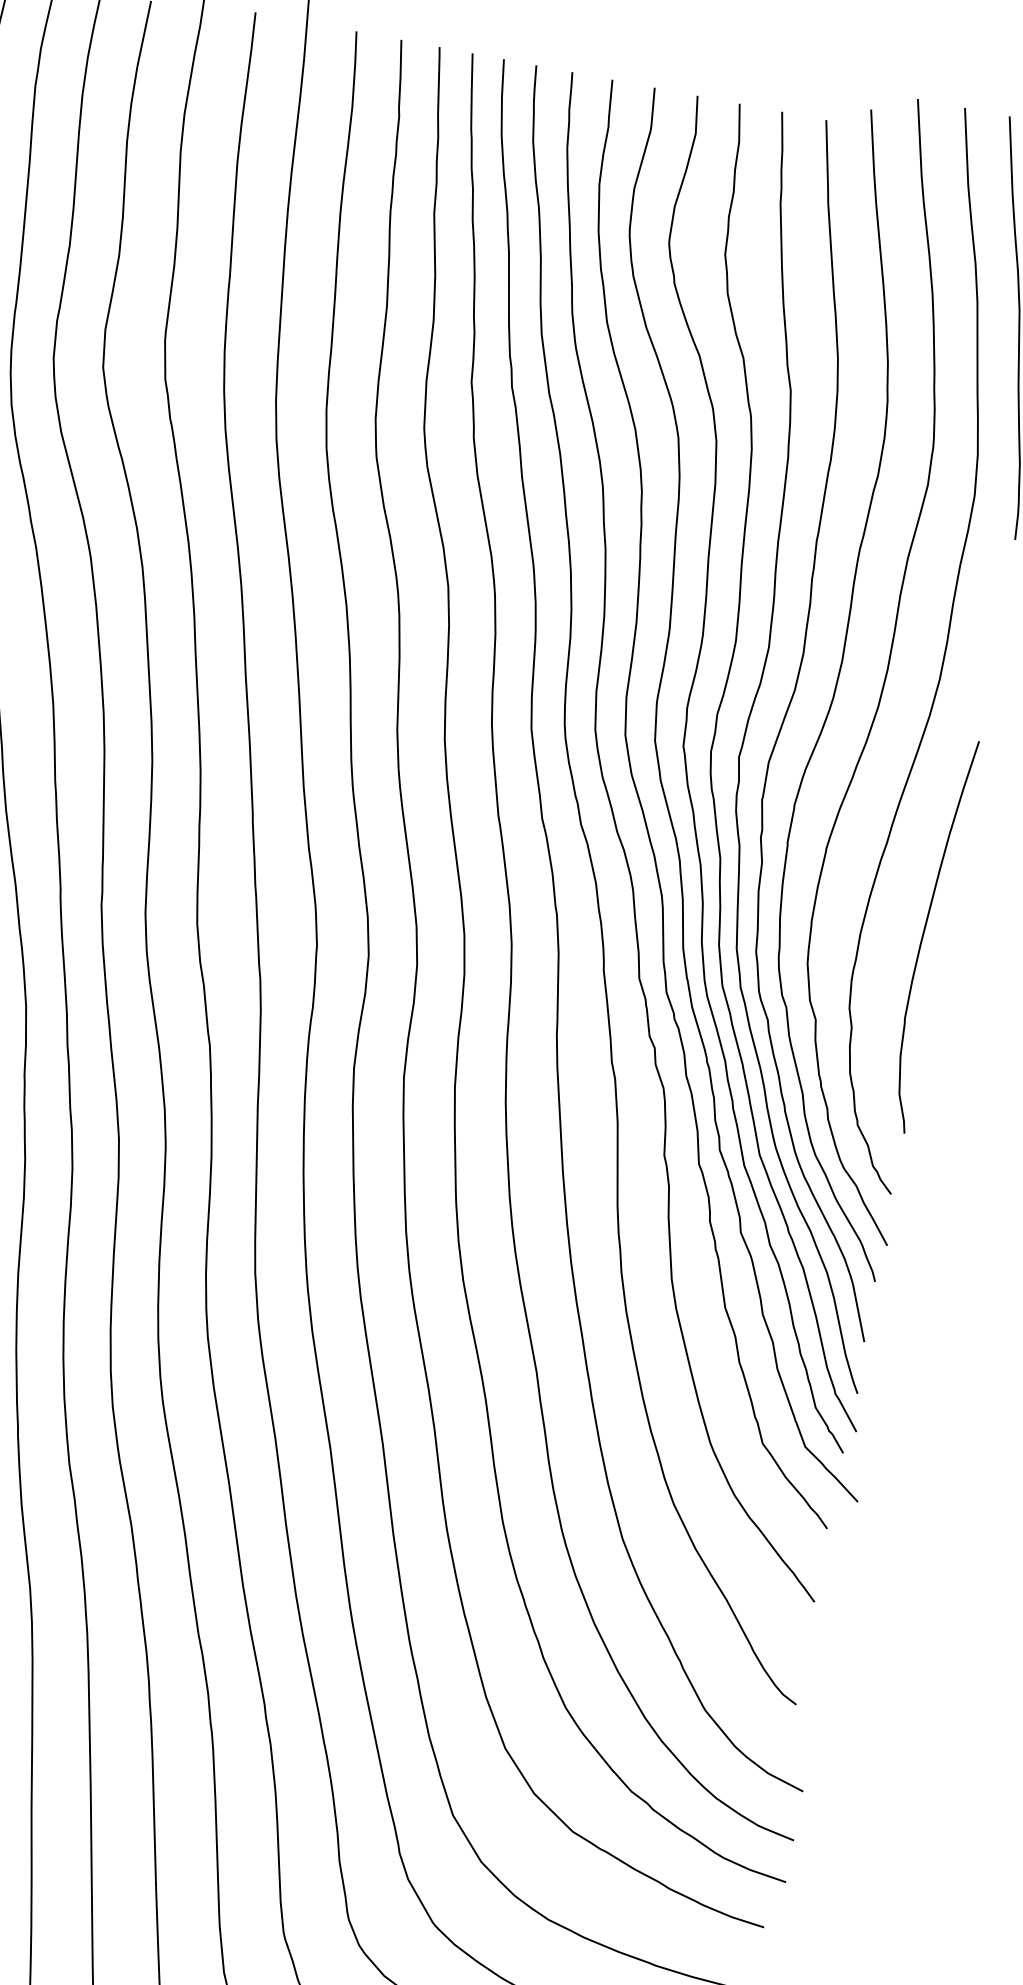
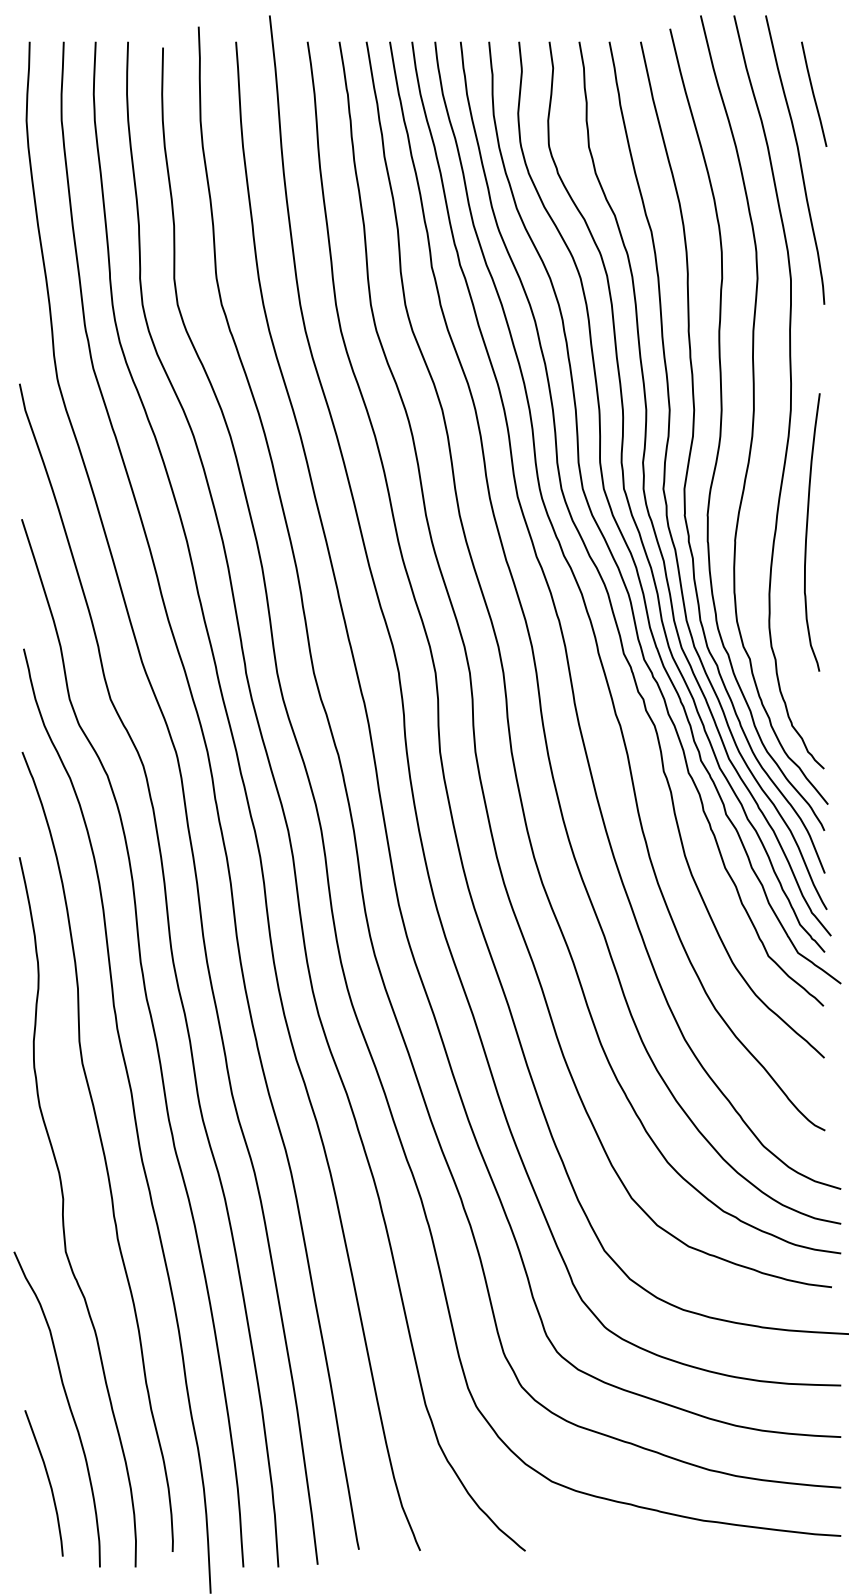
curve: (924, 934) -> (807, 532), moved

